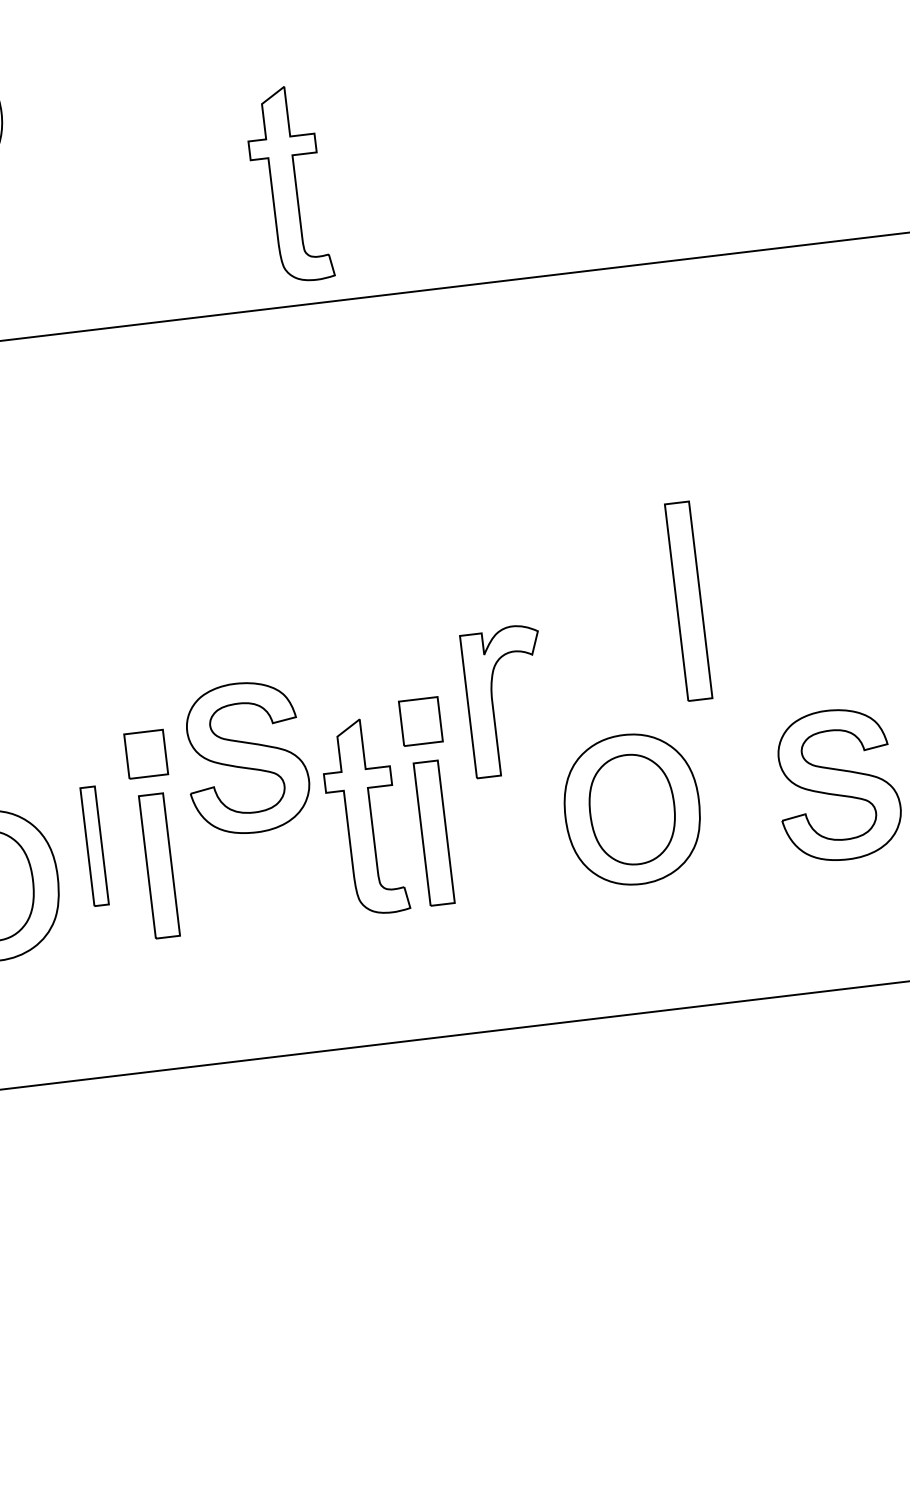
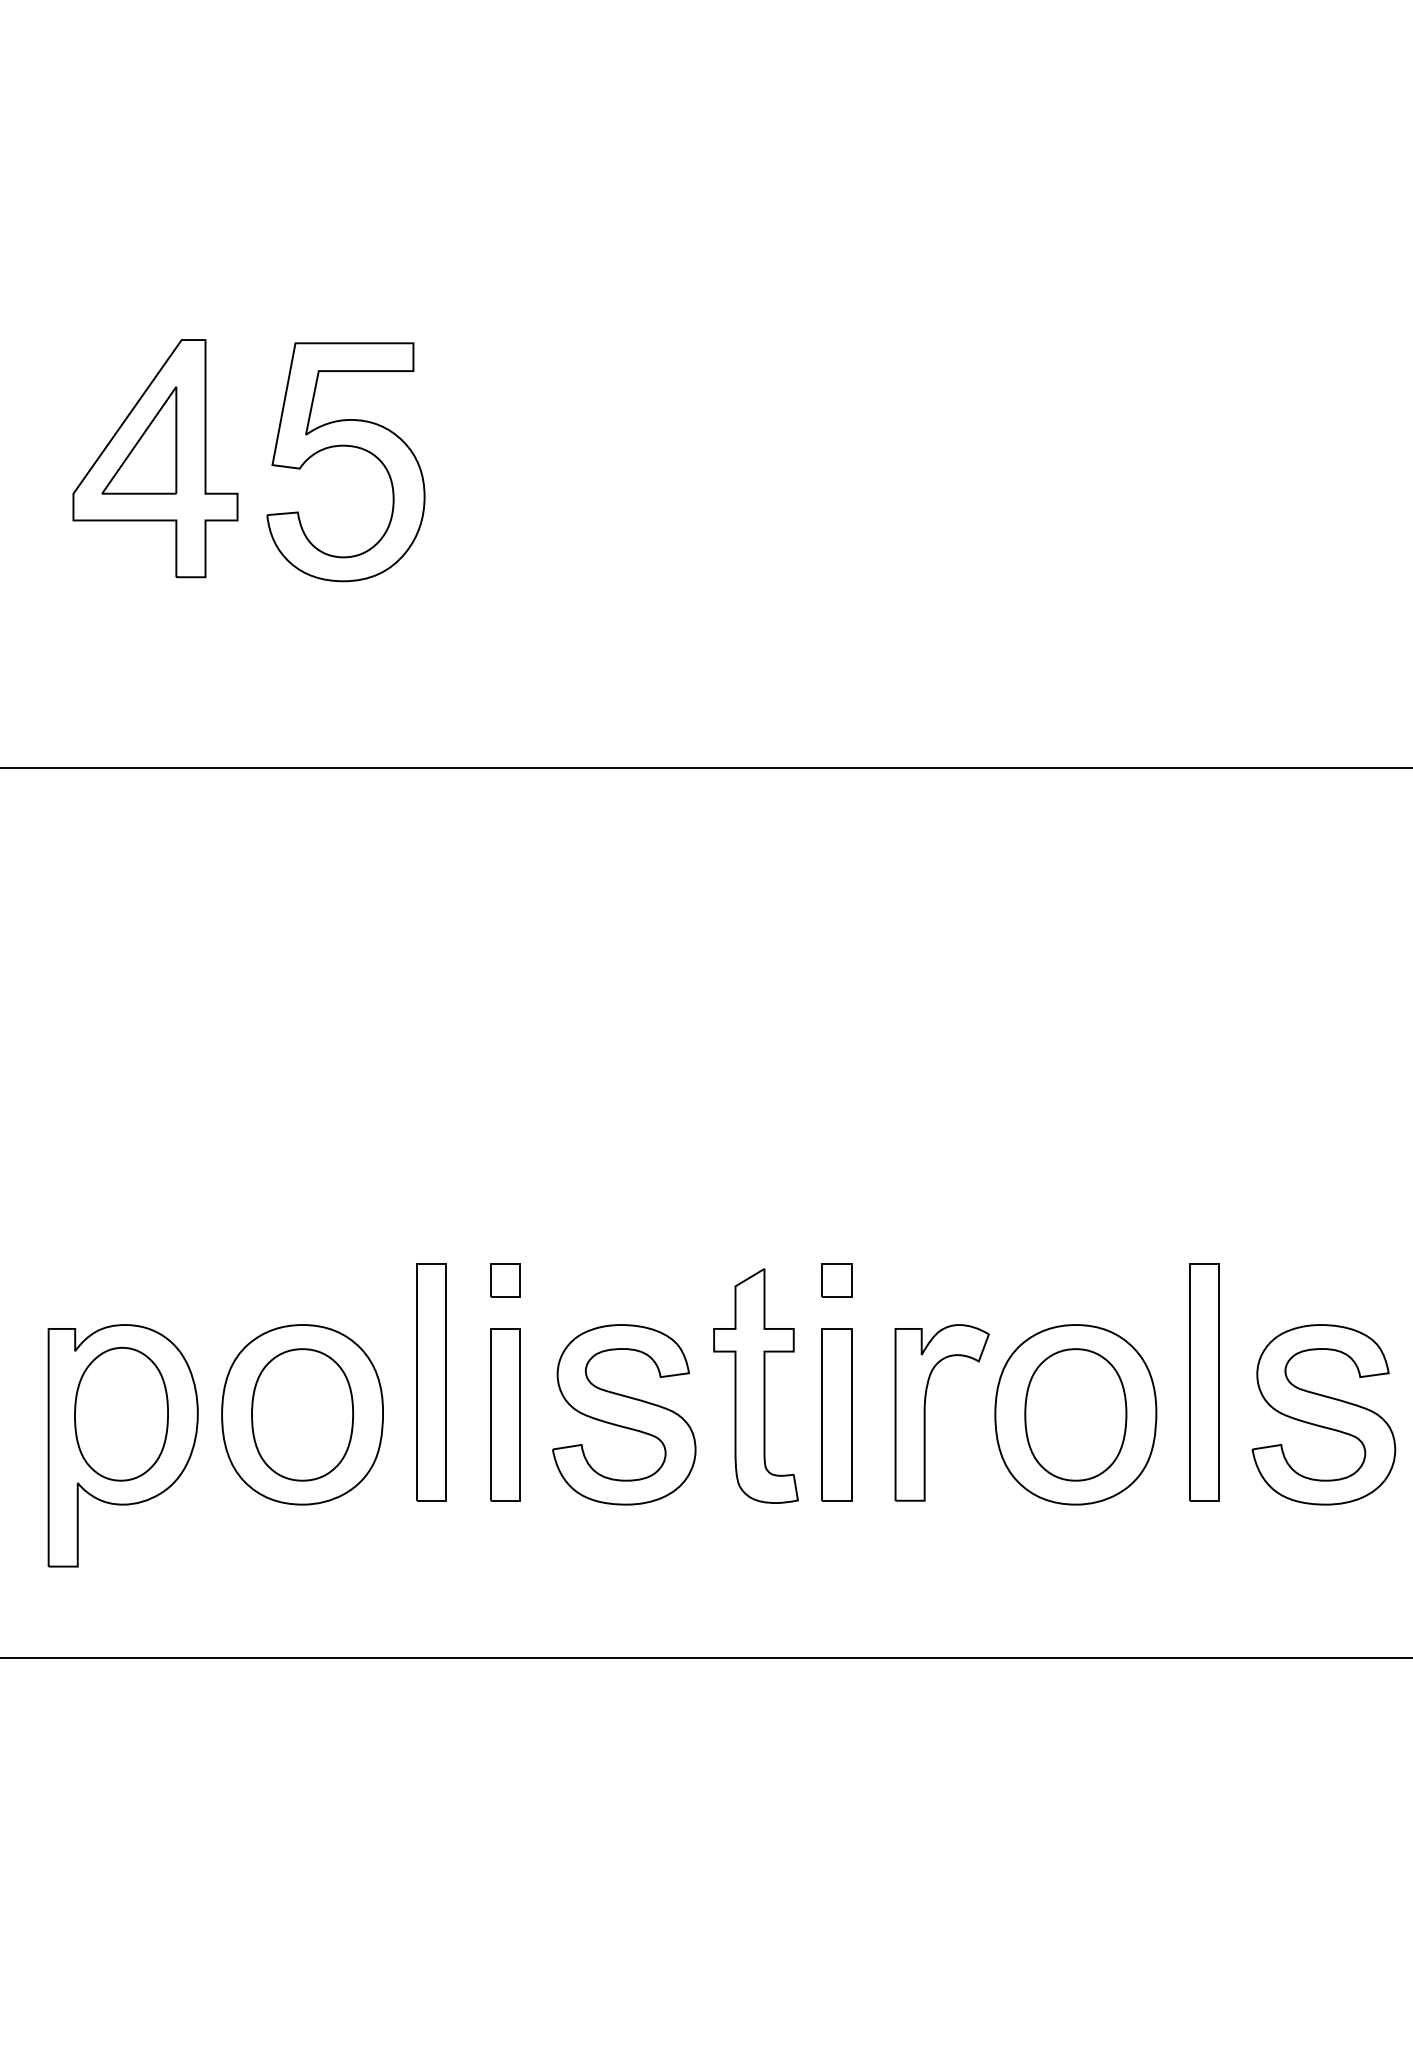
part: (288, 184) -> (755, 622), removed
part: (688, 601) -> (1204, 1382), moved
part: (493, 702) -> (925, 1412), moved
part: (420, 721) -> (836, 1280), size x0.62
part: (146, 754) -> (505, 1280), size x0.62
part: (246, 757) -> (624, 1414), moved
part: (94, 846) -> (431, 1382), size x1.67

